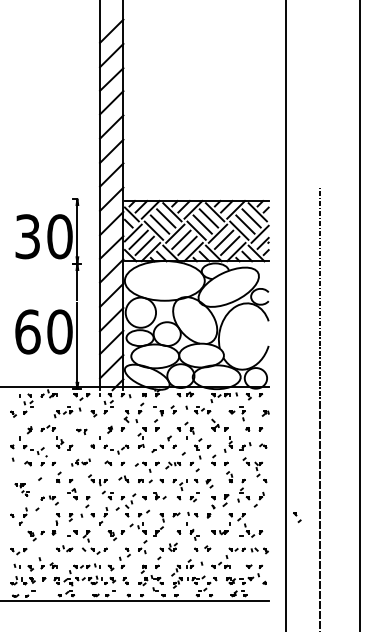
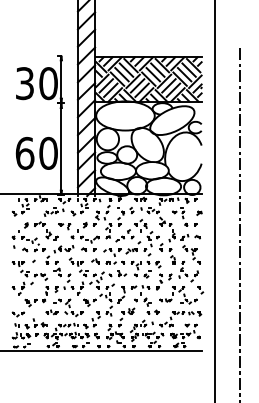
part: (81, 431) -> (64, 226), size x1.67
part: (80, 462) -> (63, 249), size x1.43
part: (21, 489) -> (20, 268), size x1.67
part: (225, 500) -> (169, 277), size x0.62
part: (297, 517) -> (200, 290), moved

